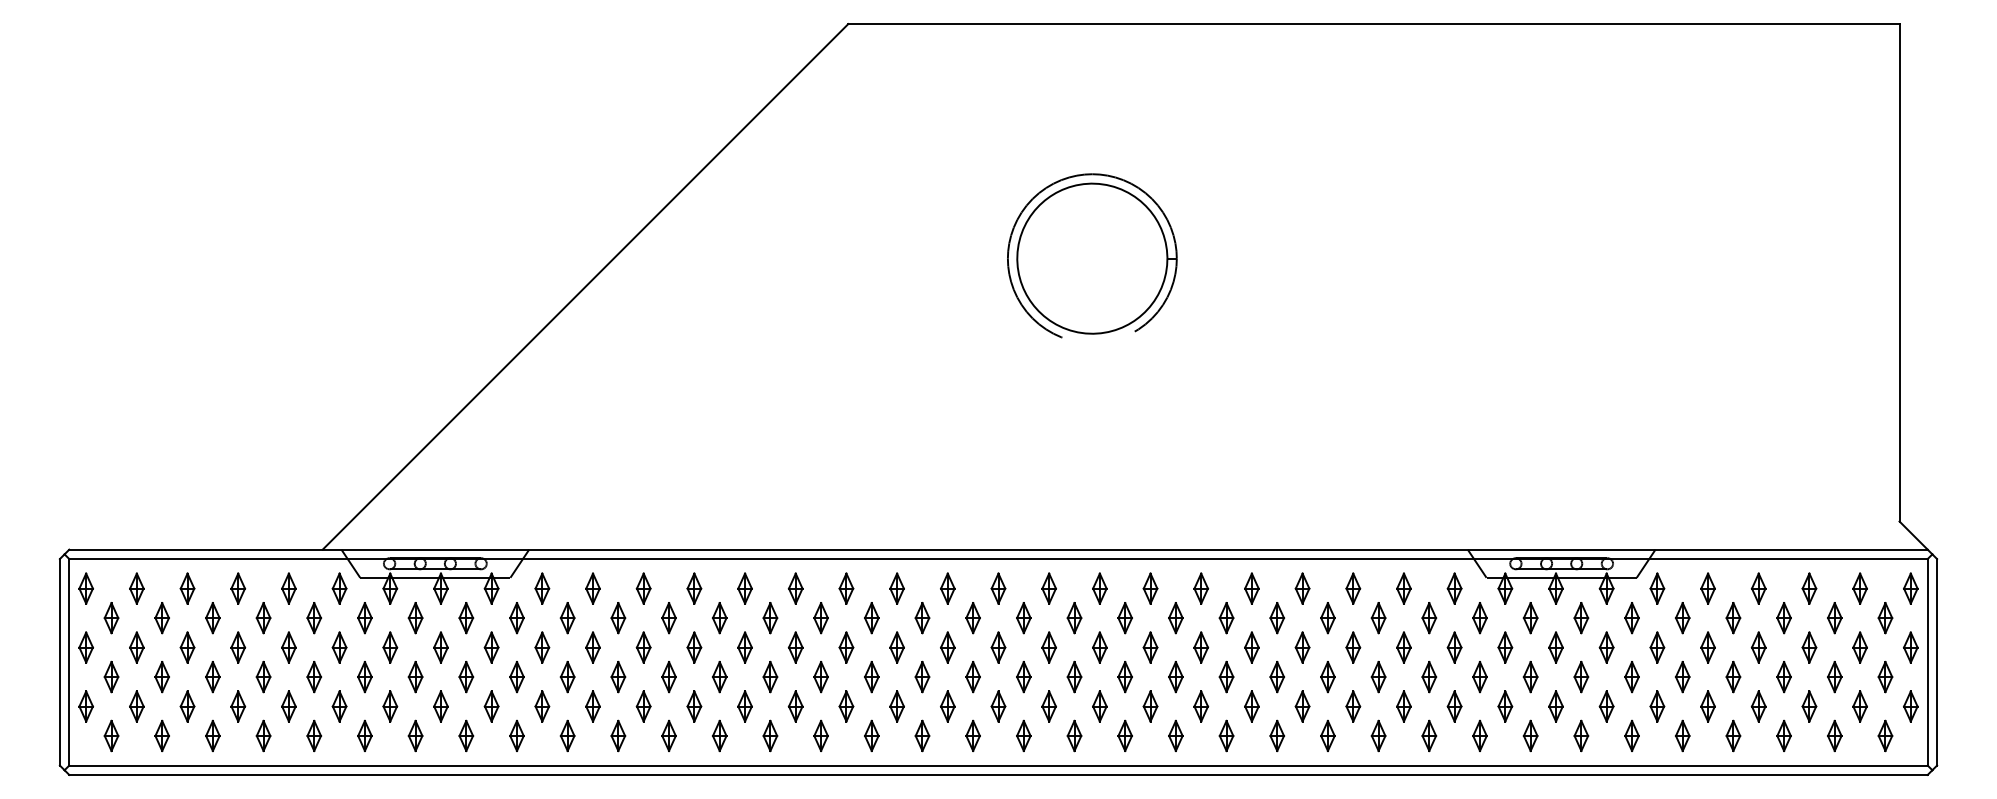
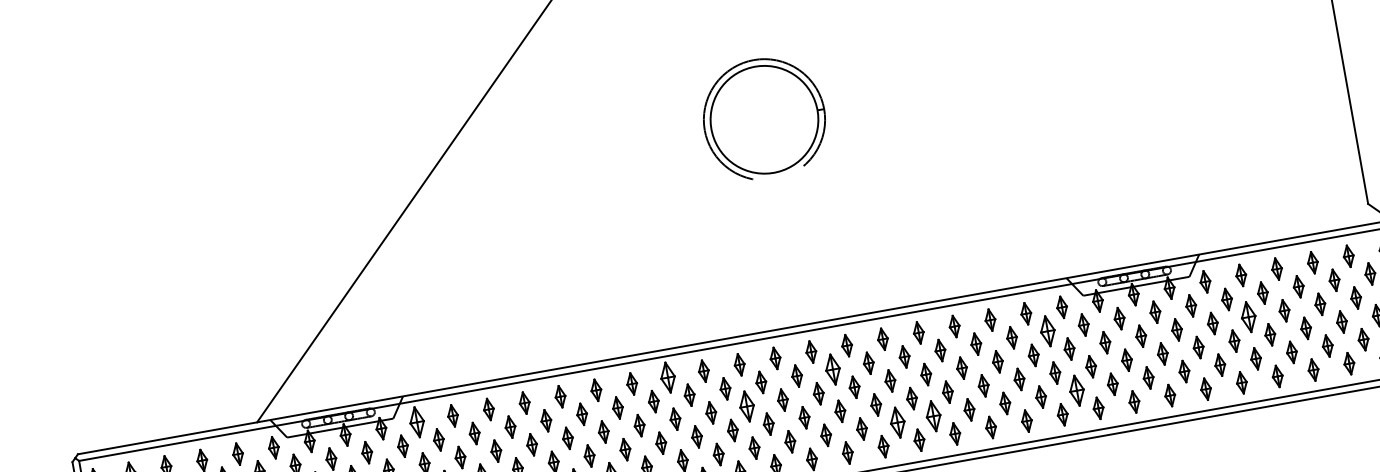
part: (542, 588) -> (417, 422), size x1.4
part: (896, 588) -> (667, 377), size x1.4
part: (1124, 618) -> (832, 370), size x1.4
part: (1429, 618) -> (1048, 331), size x1.4
part: (998, 647) -> (747, 406), size x1.4
part: (1707, 647) -> (1248, 317), size x1.4
part: (1201, 706) -> (898, 422), size x1.4
part: (1251, 706) -> (933, 416), size x1.4
part: (1454, 706) -> (1076, 390), size x1.4

